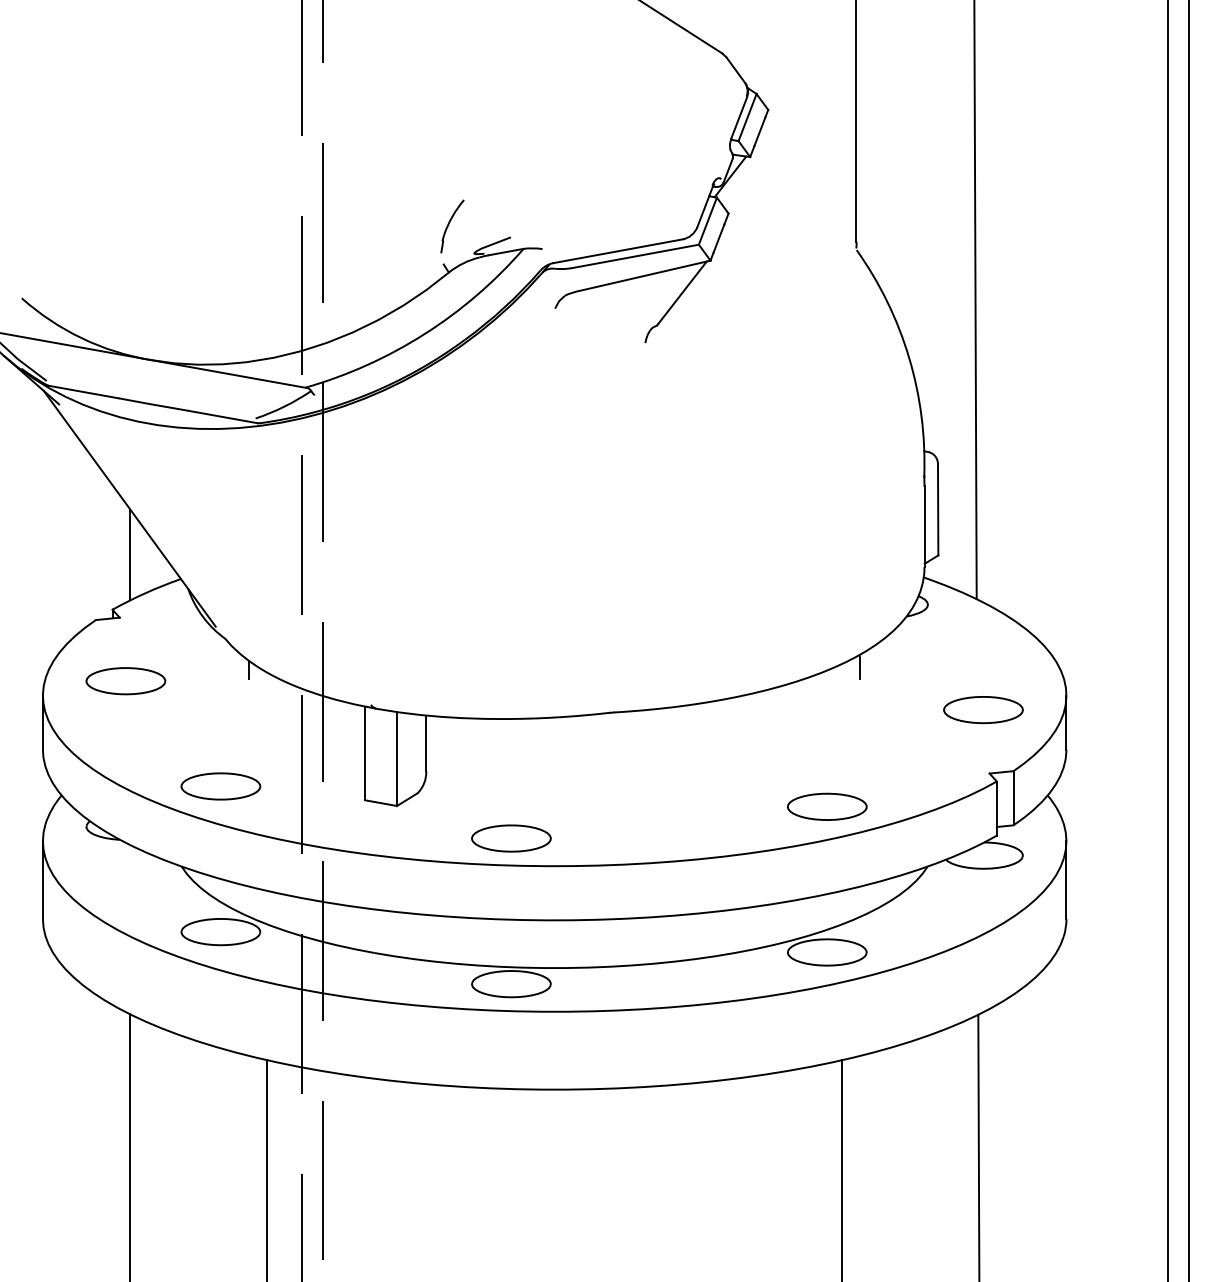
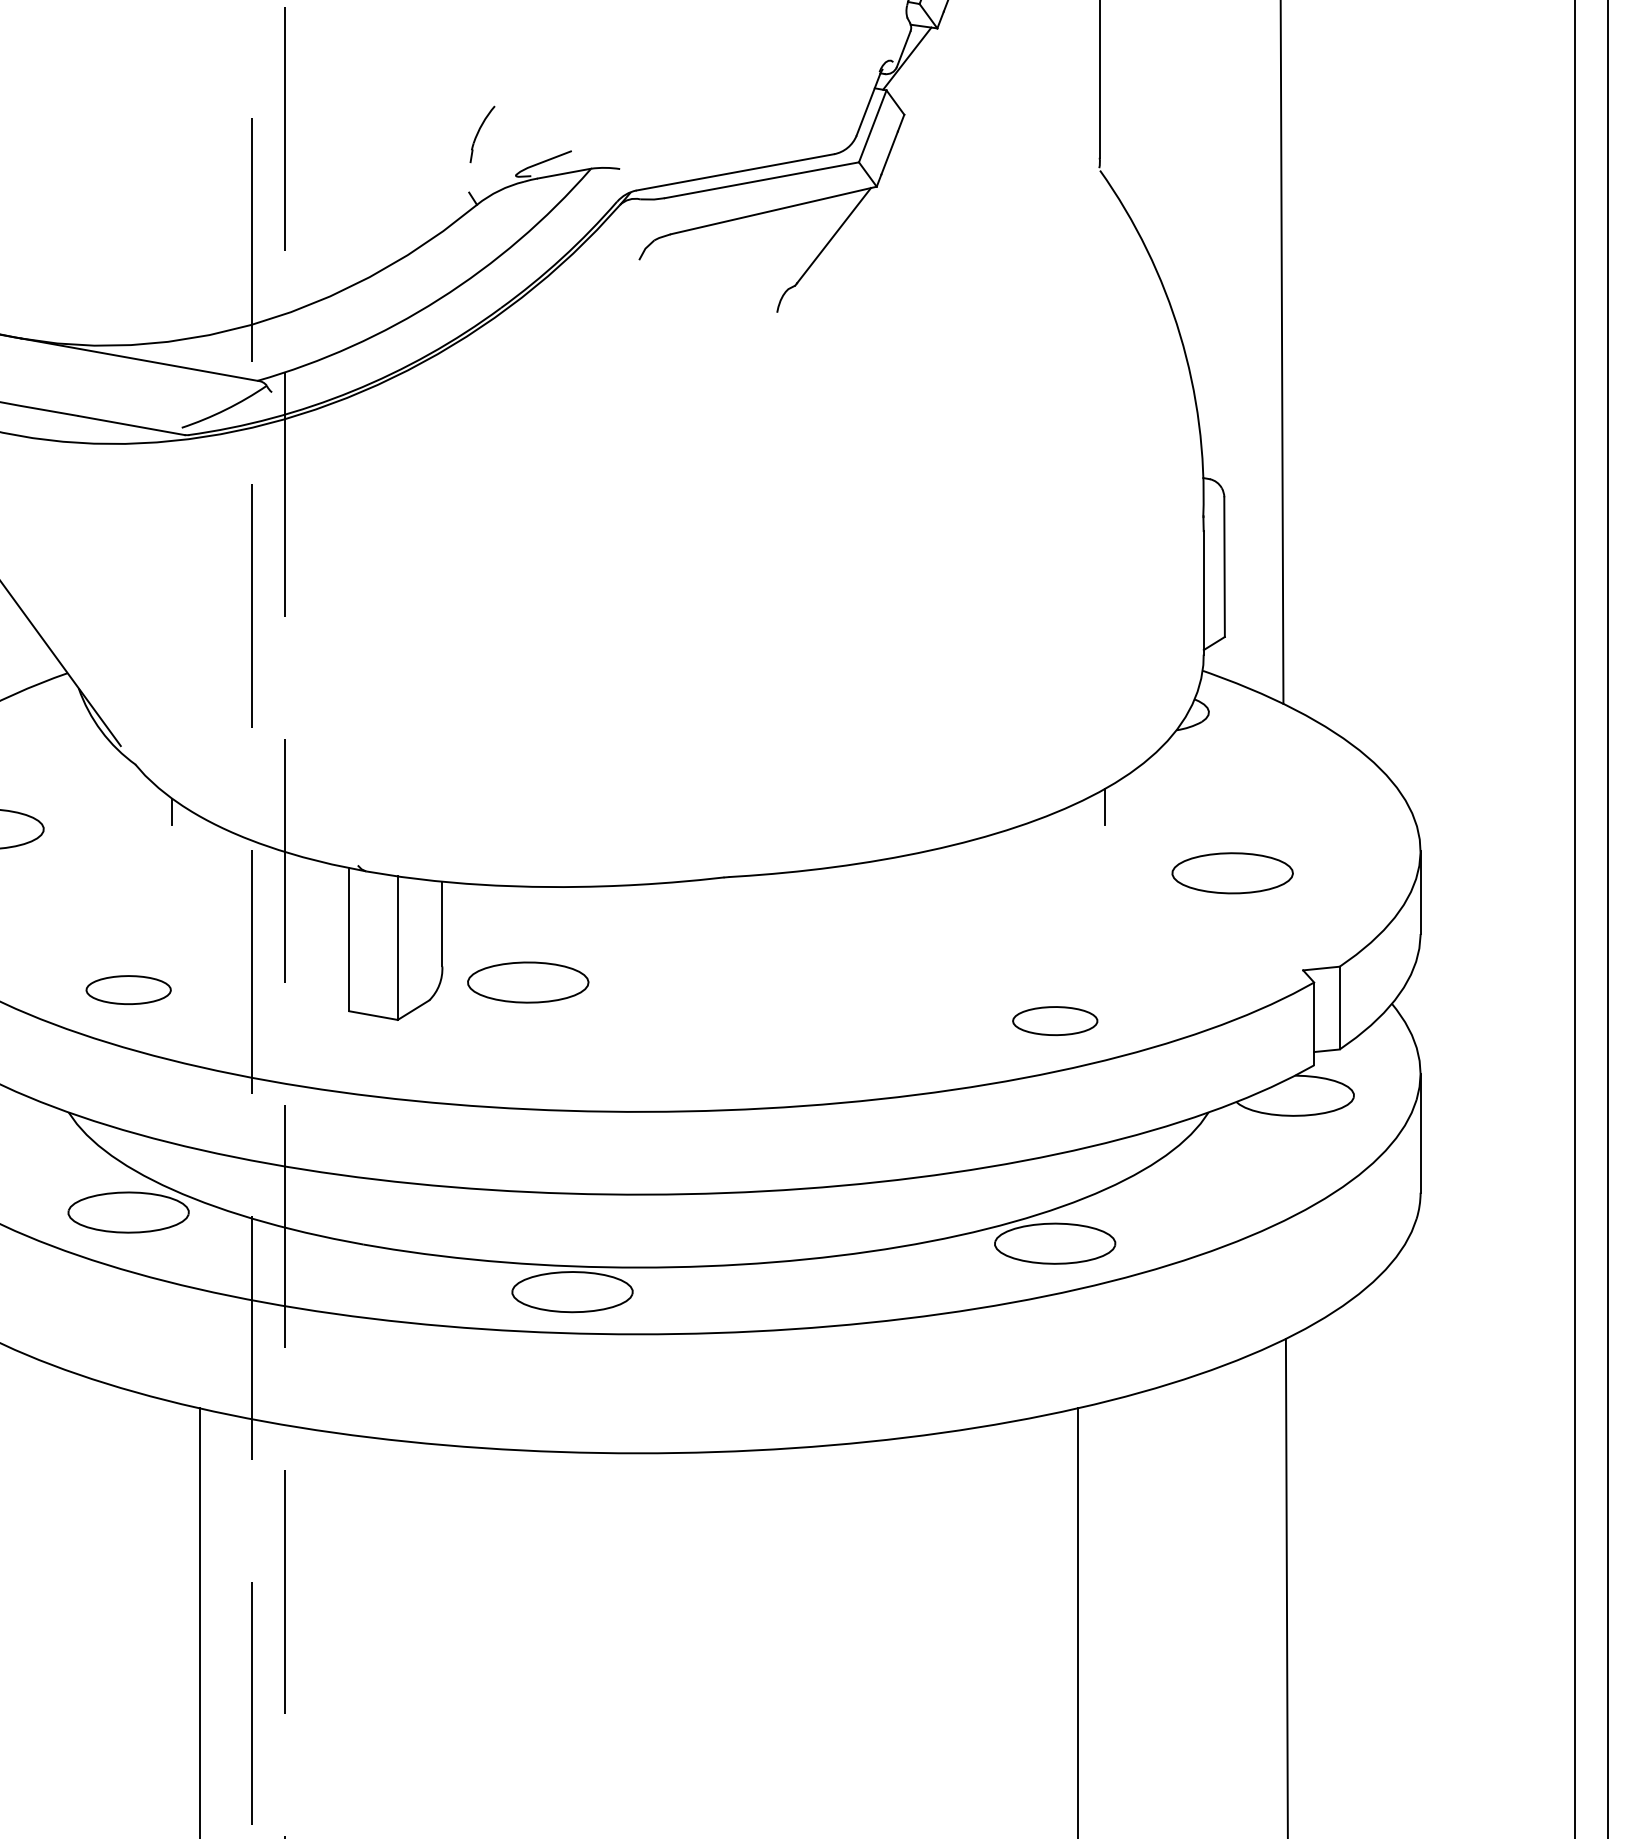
part: (452, 226) -> (482, 134), size x0.7
part: (983, 710) -> (1232, 874), moved
part: (220, 786) -> (128, 990), size x0.7
part: (827, 806) -> (1055, 1020), size x0.7
part: (511, 838) -> (528, 982), moved

